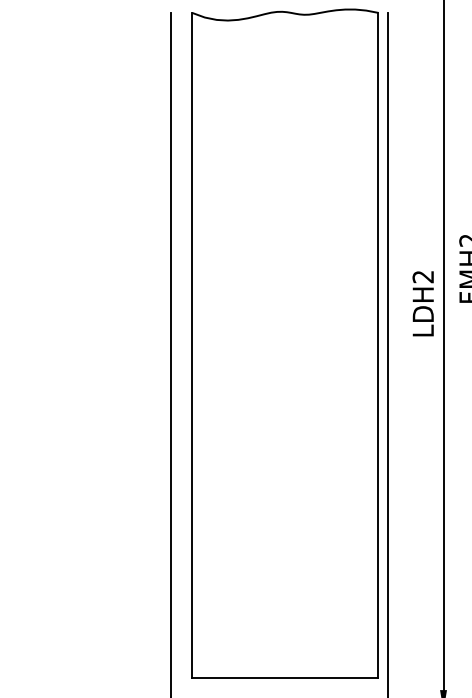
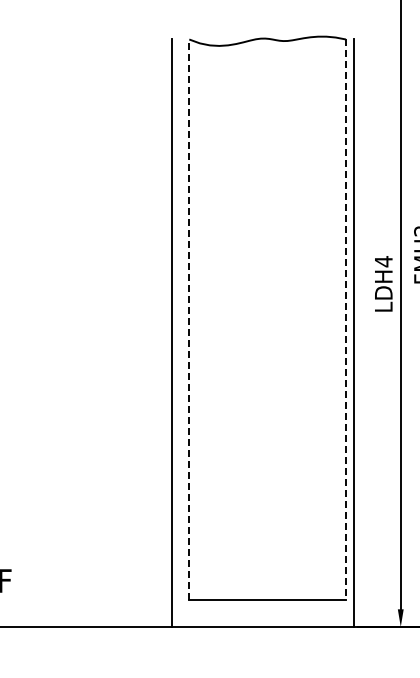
text: (422, 276) -> (383, 261), LDH2 -> LDH4
line: (192, 345) -> (189, 319), solid -> dashed
line: (377, 346) -> (345, 320), solid -> dashed

